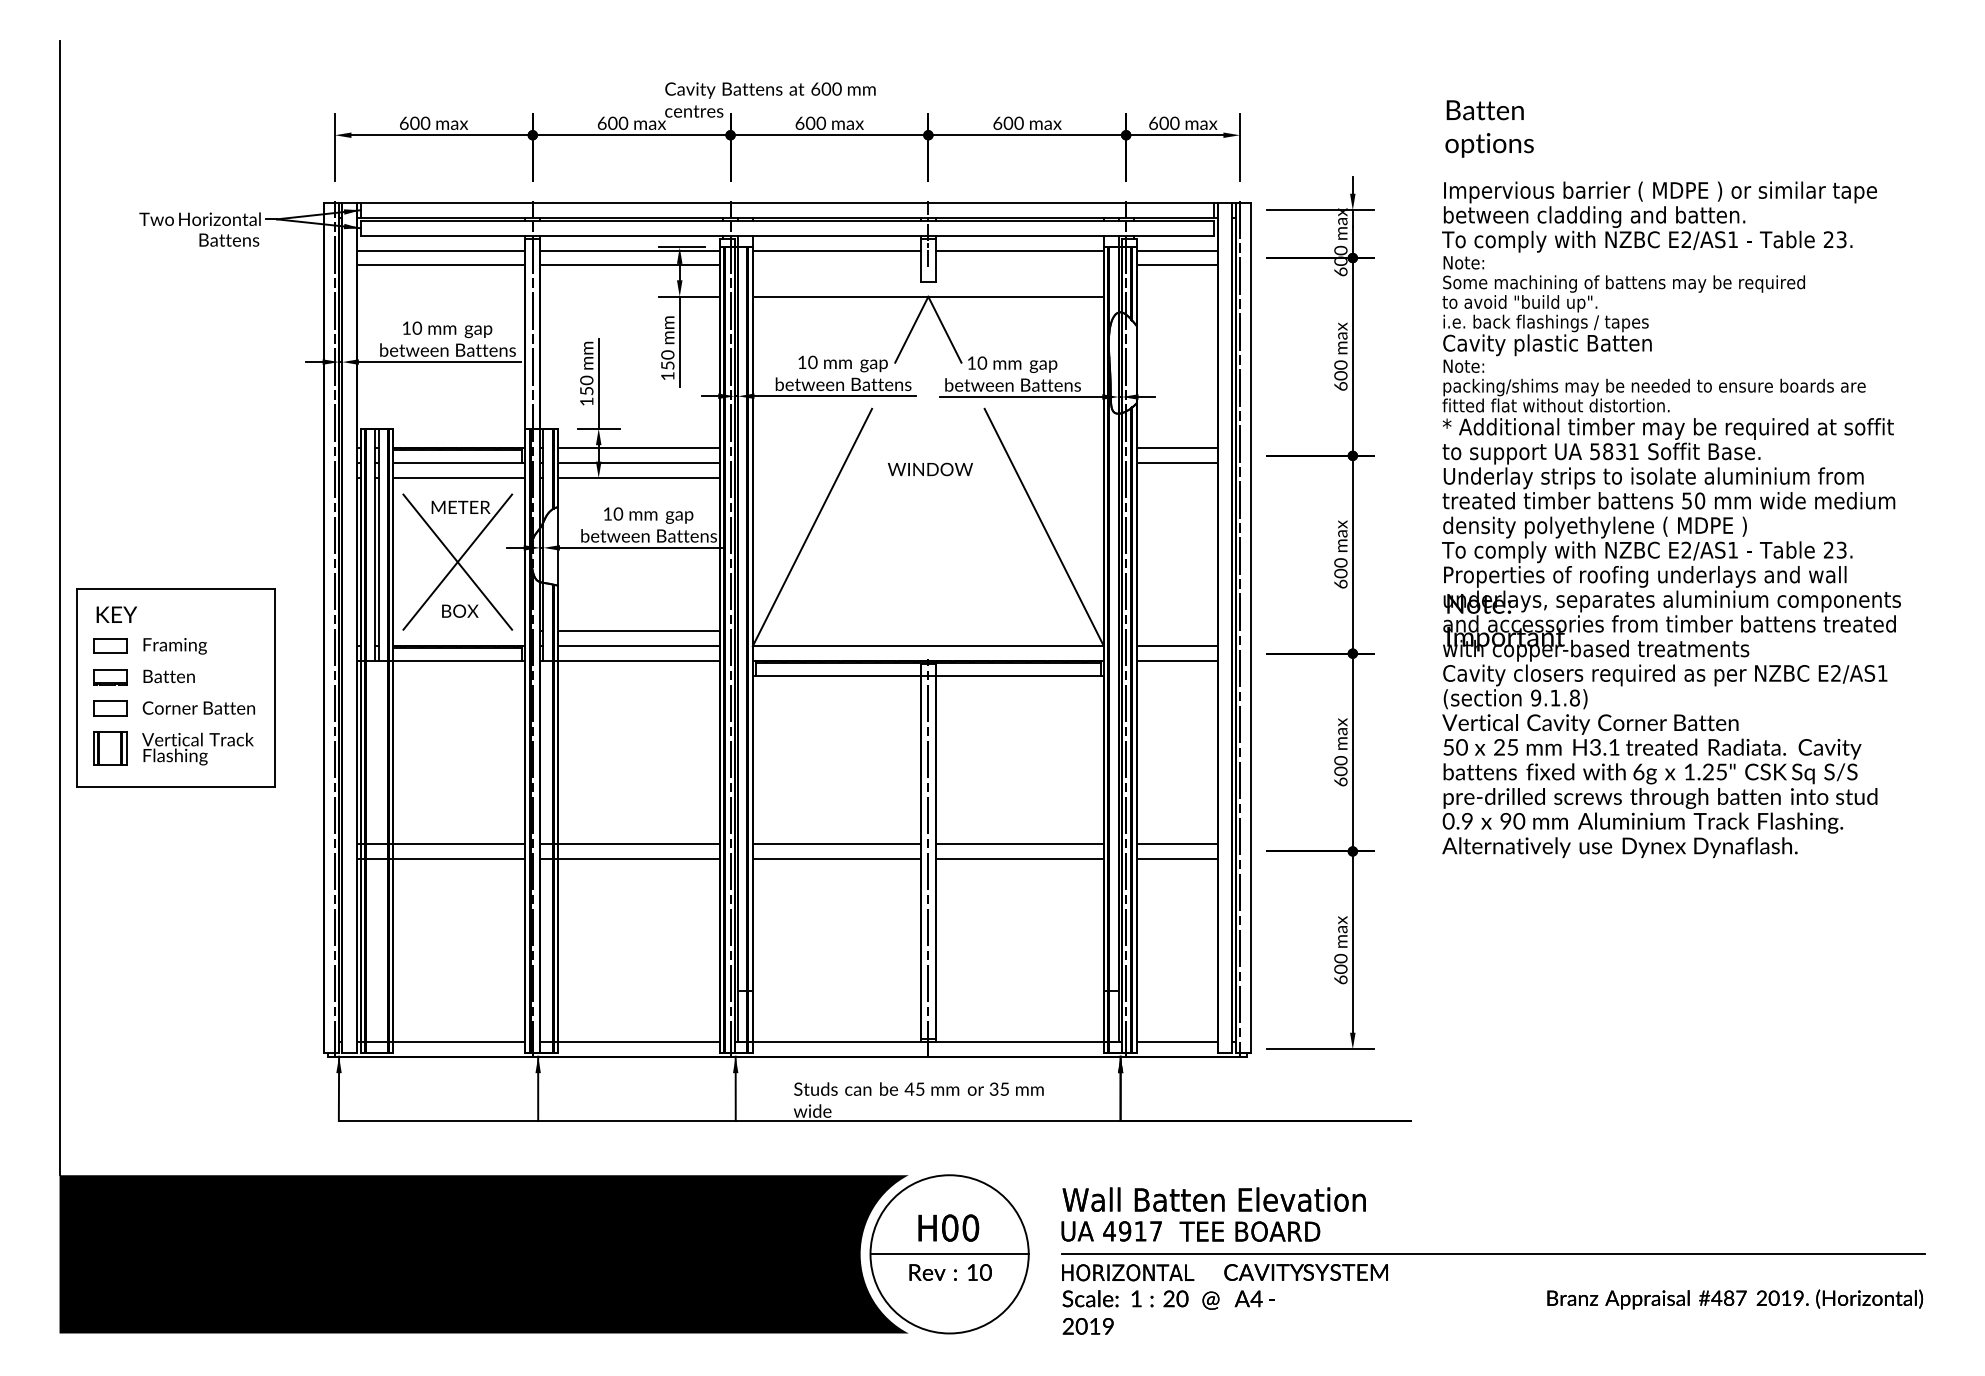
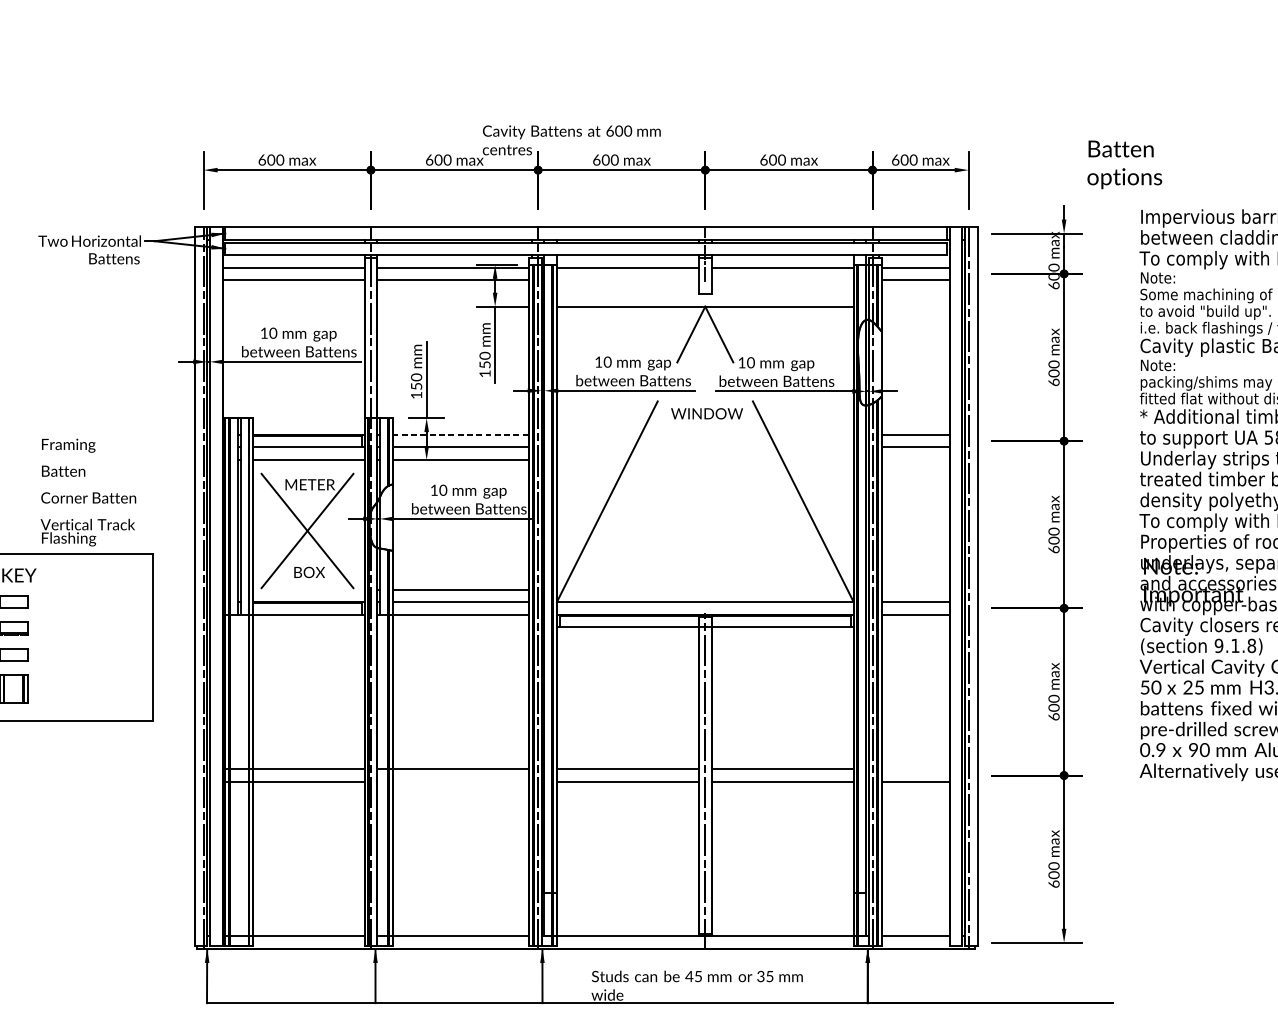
text: (1489, 128) -> (1124, 164), moved
line: (639, 448) -> (461, 434), solid -> dashed
text: (930, 469) -> (707, 413), moved
text: (198, 701) -> (88, 492), moved
line: (1176, 844) -> (915, 769), removed
line: (629, 858) -> (452, 781), removed

